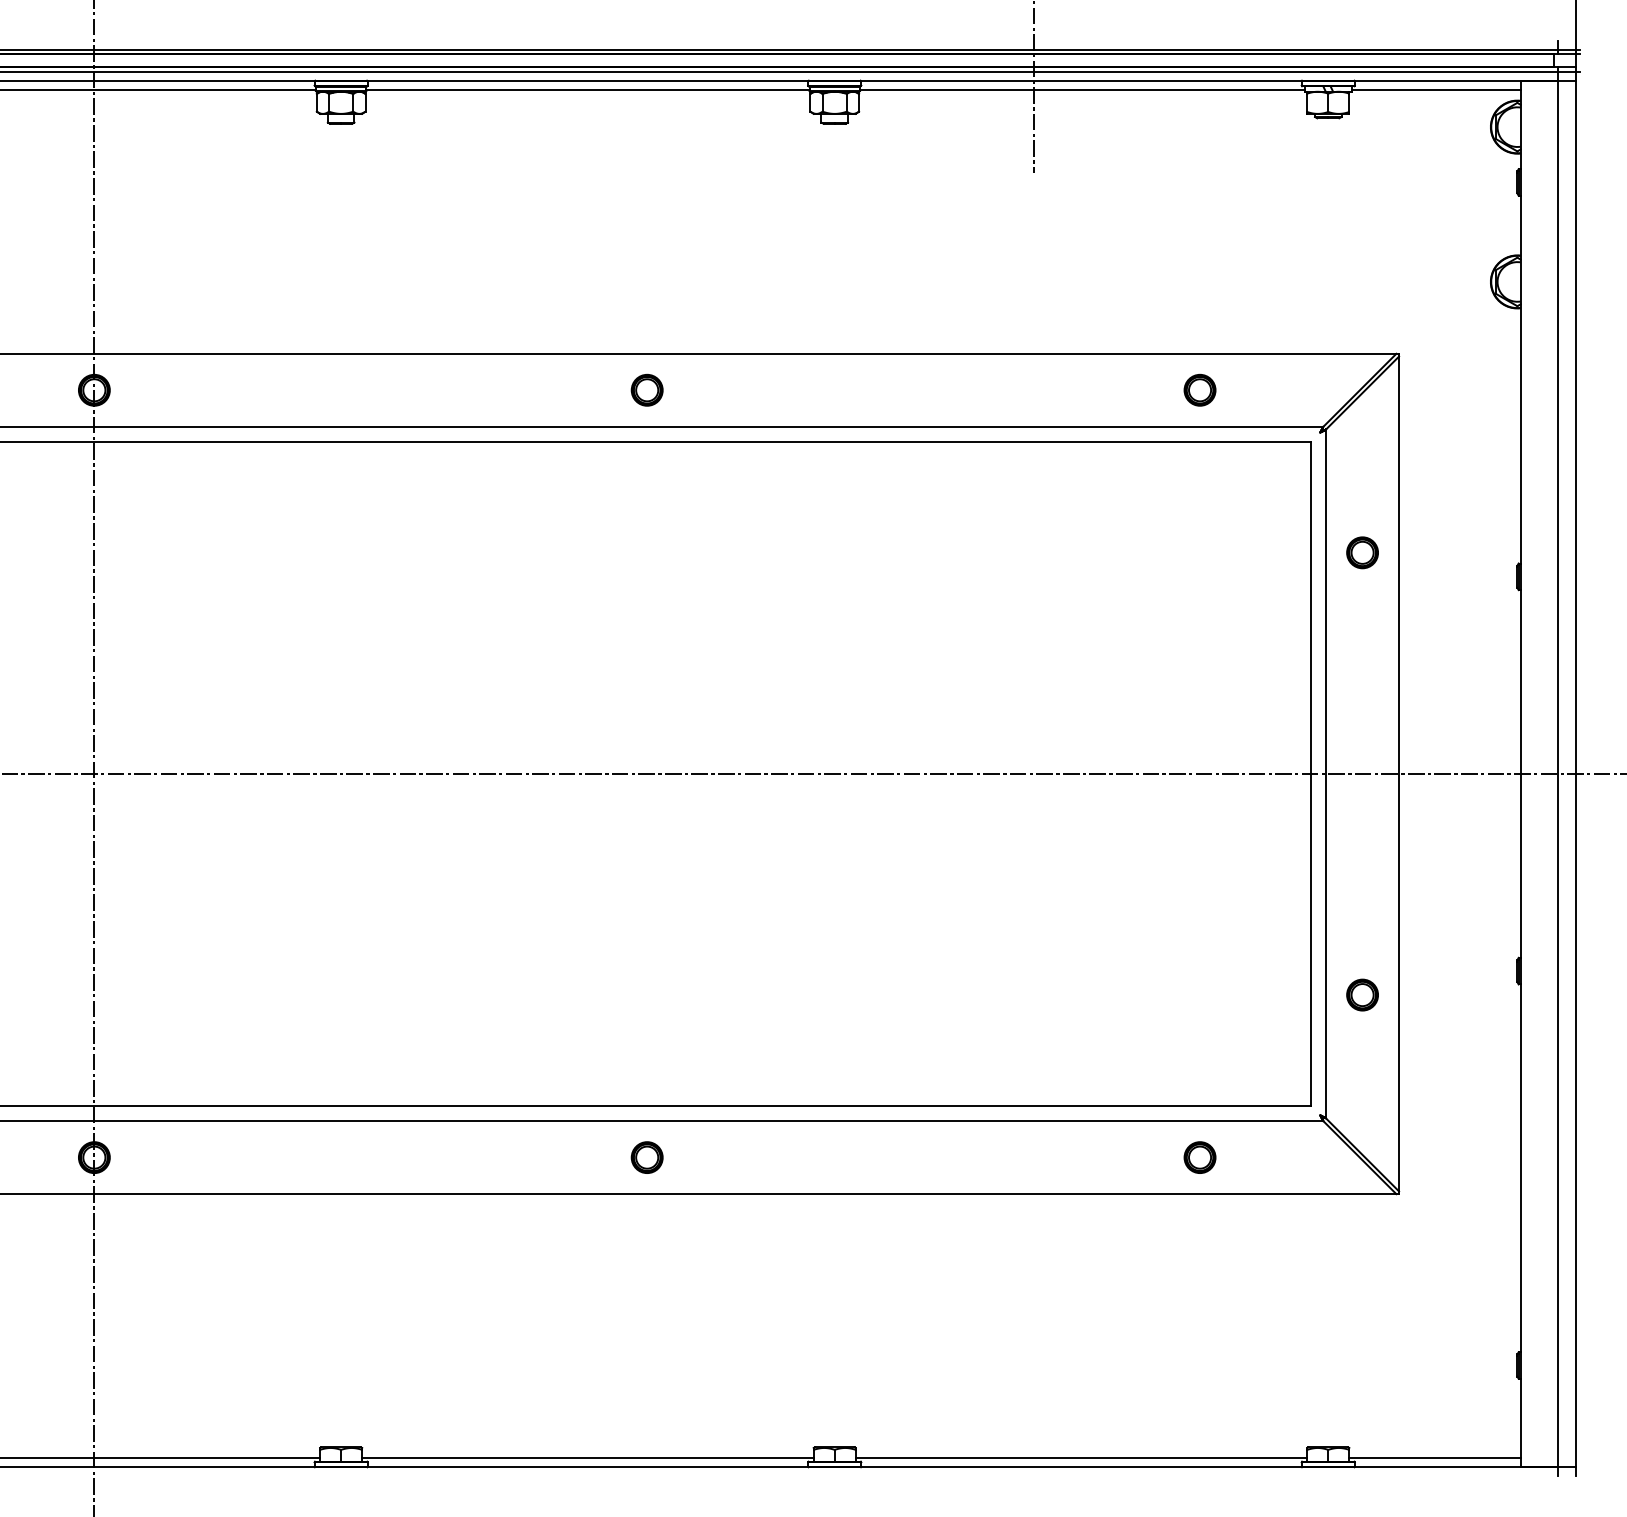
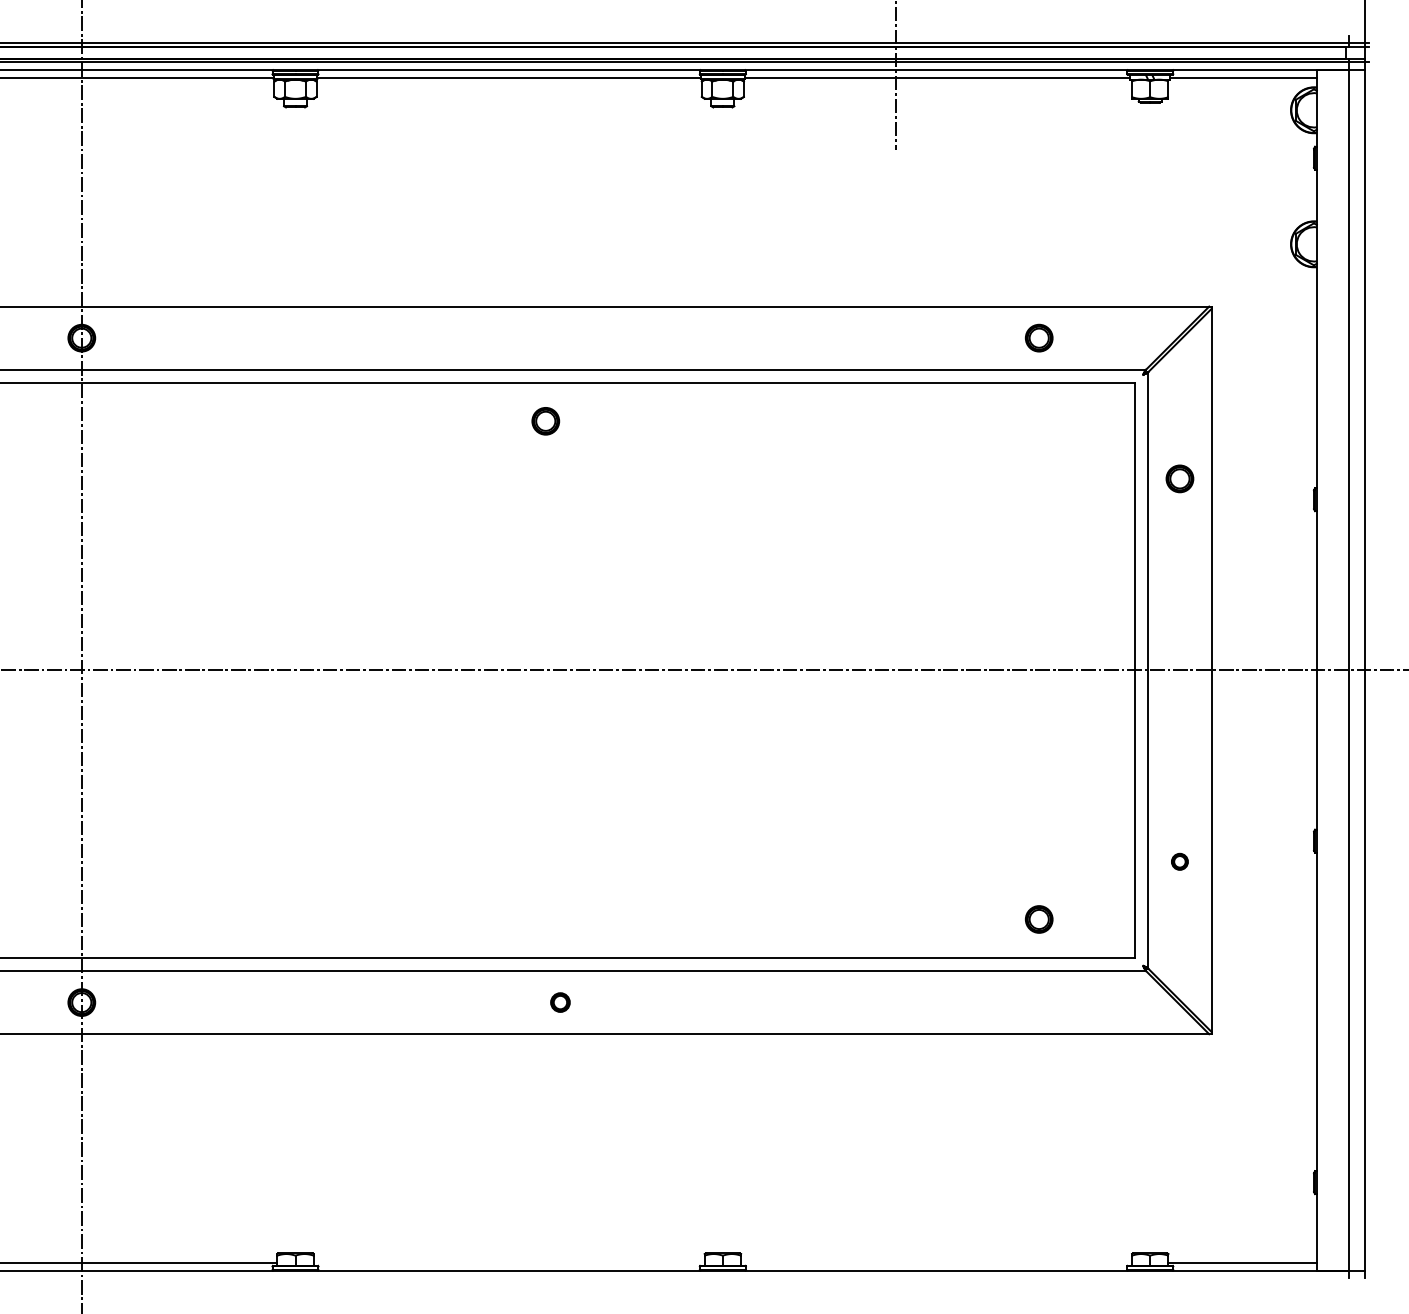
part: (646, 389) -> (545, 420), moved
part: (1362, 994) -> (1179, 861), size x0.6
part: (646, 1157) -> (559, 1002), size x0.7
part: (1199, 1157) -> (1038, 919), moved
line: (587, 1458) -> (508, 1263), removed
line: (1081, 1458) -> (936, 1263), removed

